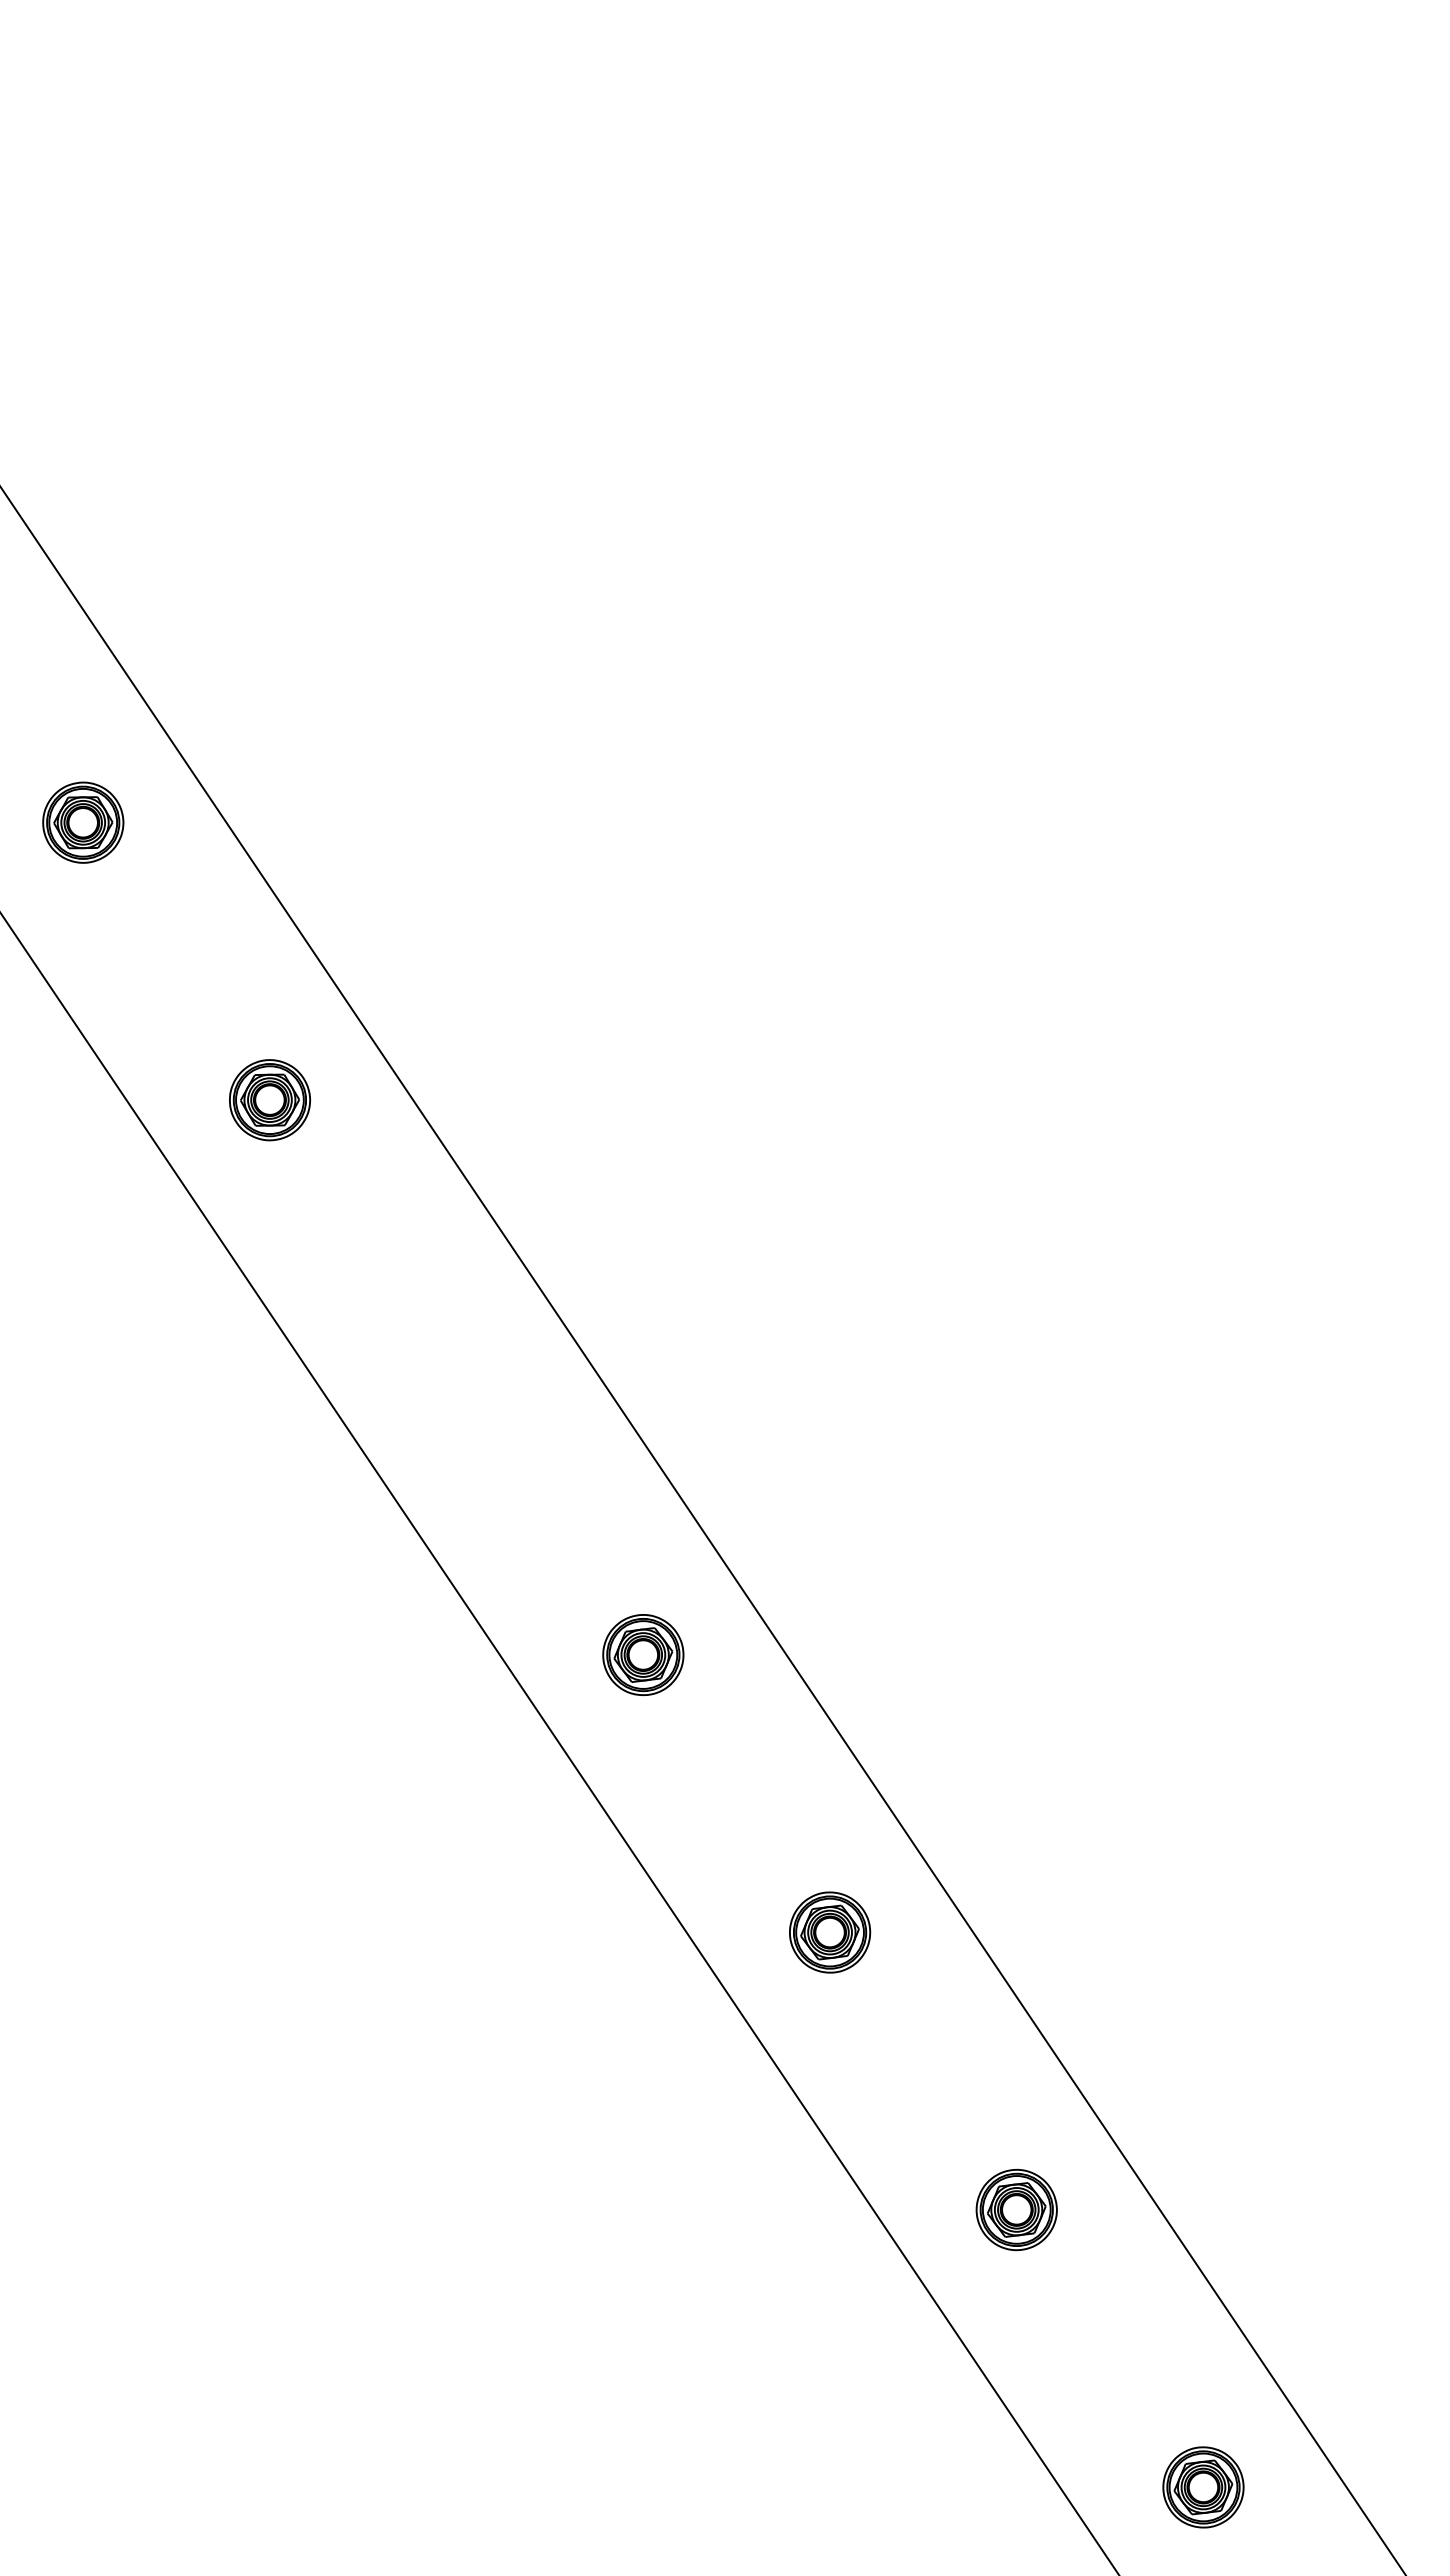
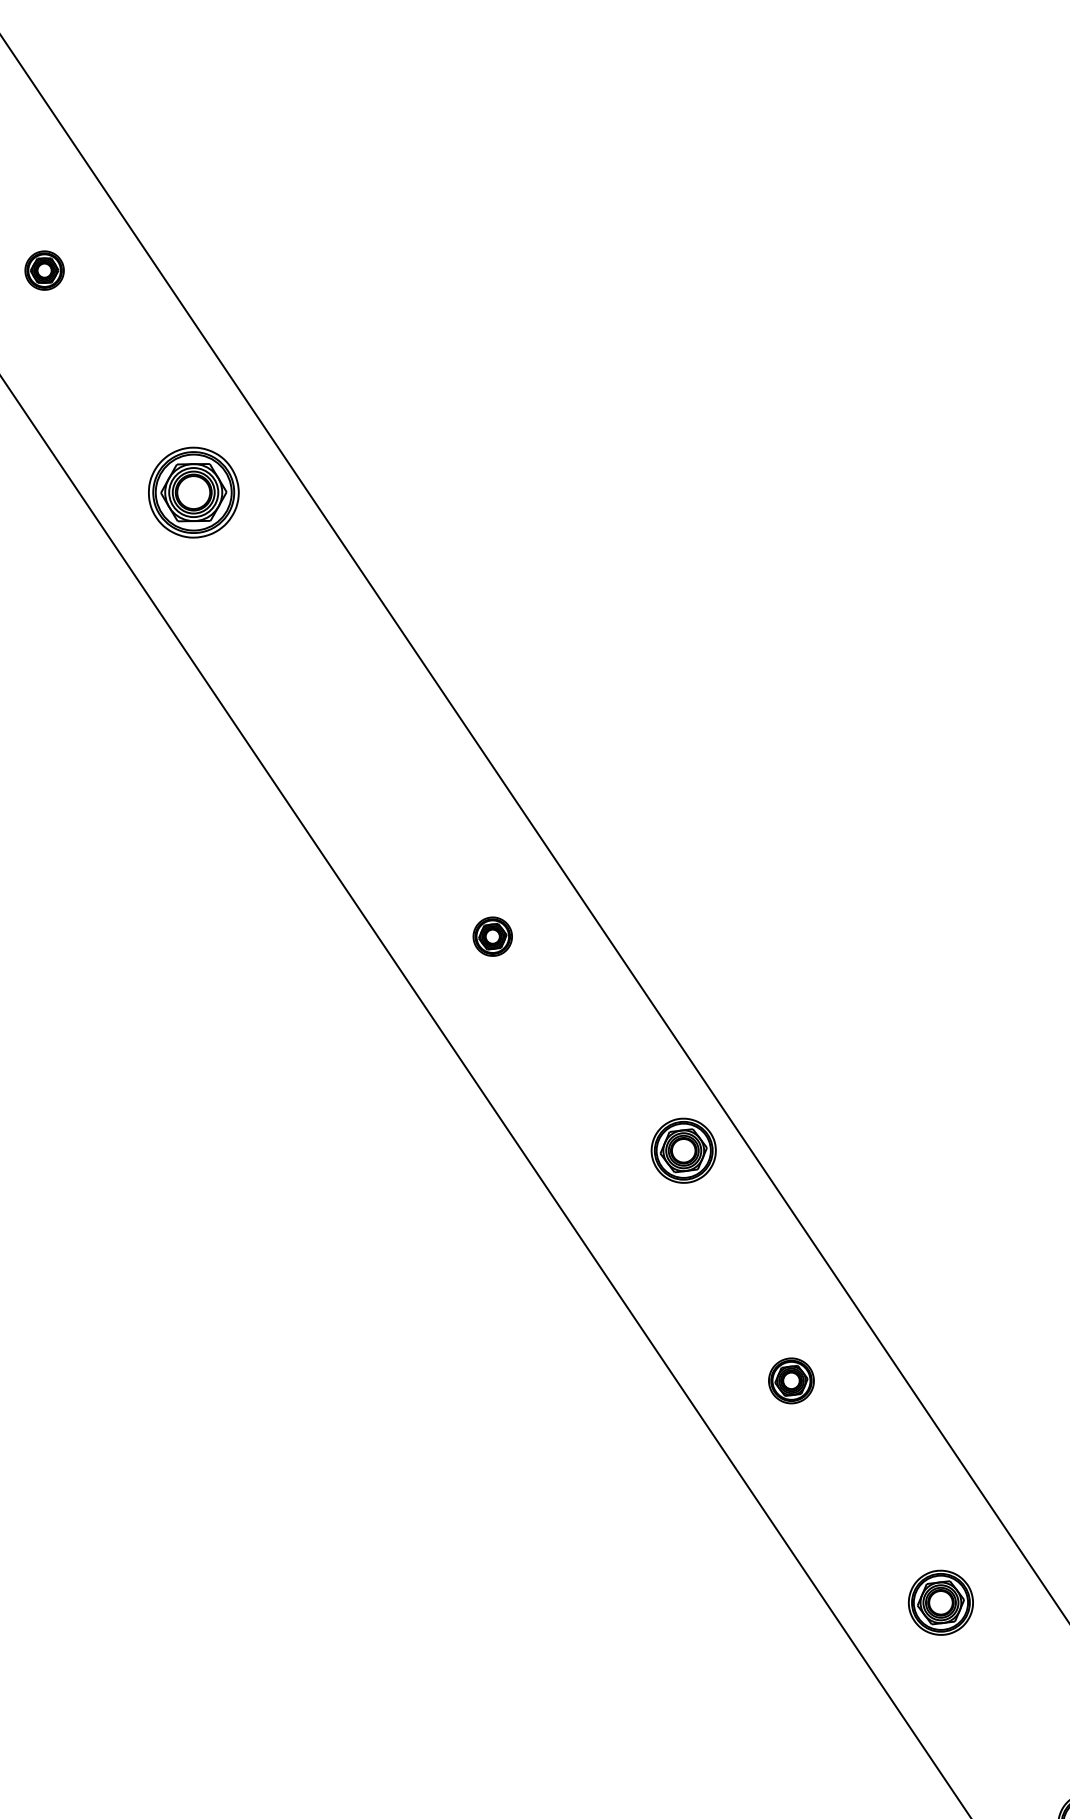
part: (83, 822) -> (44, 270), size x0.6
part: (270, 1100) -> (194, 492), size x1.4
part: (643, 1654) -> (492, 936), size x0.6
part: (830, 1932) -> (684, 1150), moved
part: (1016, 2210) -> (791, 1381), size x0.7

